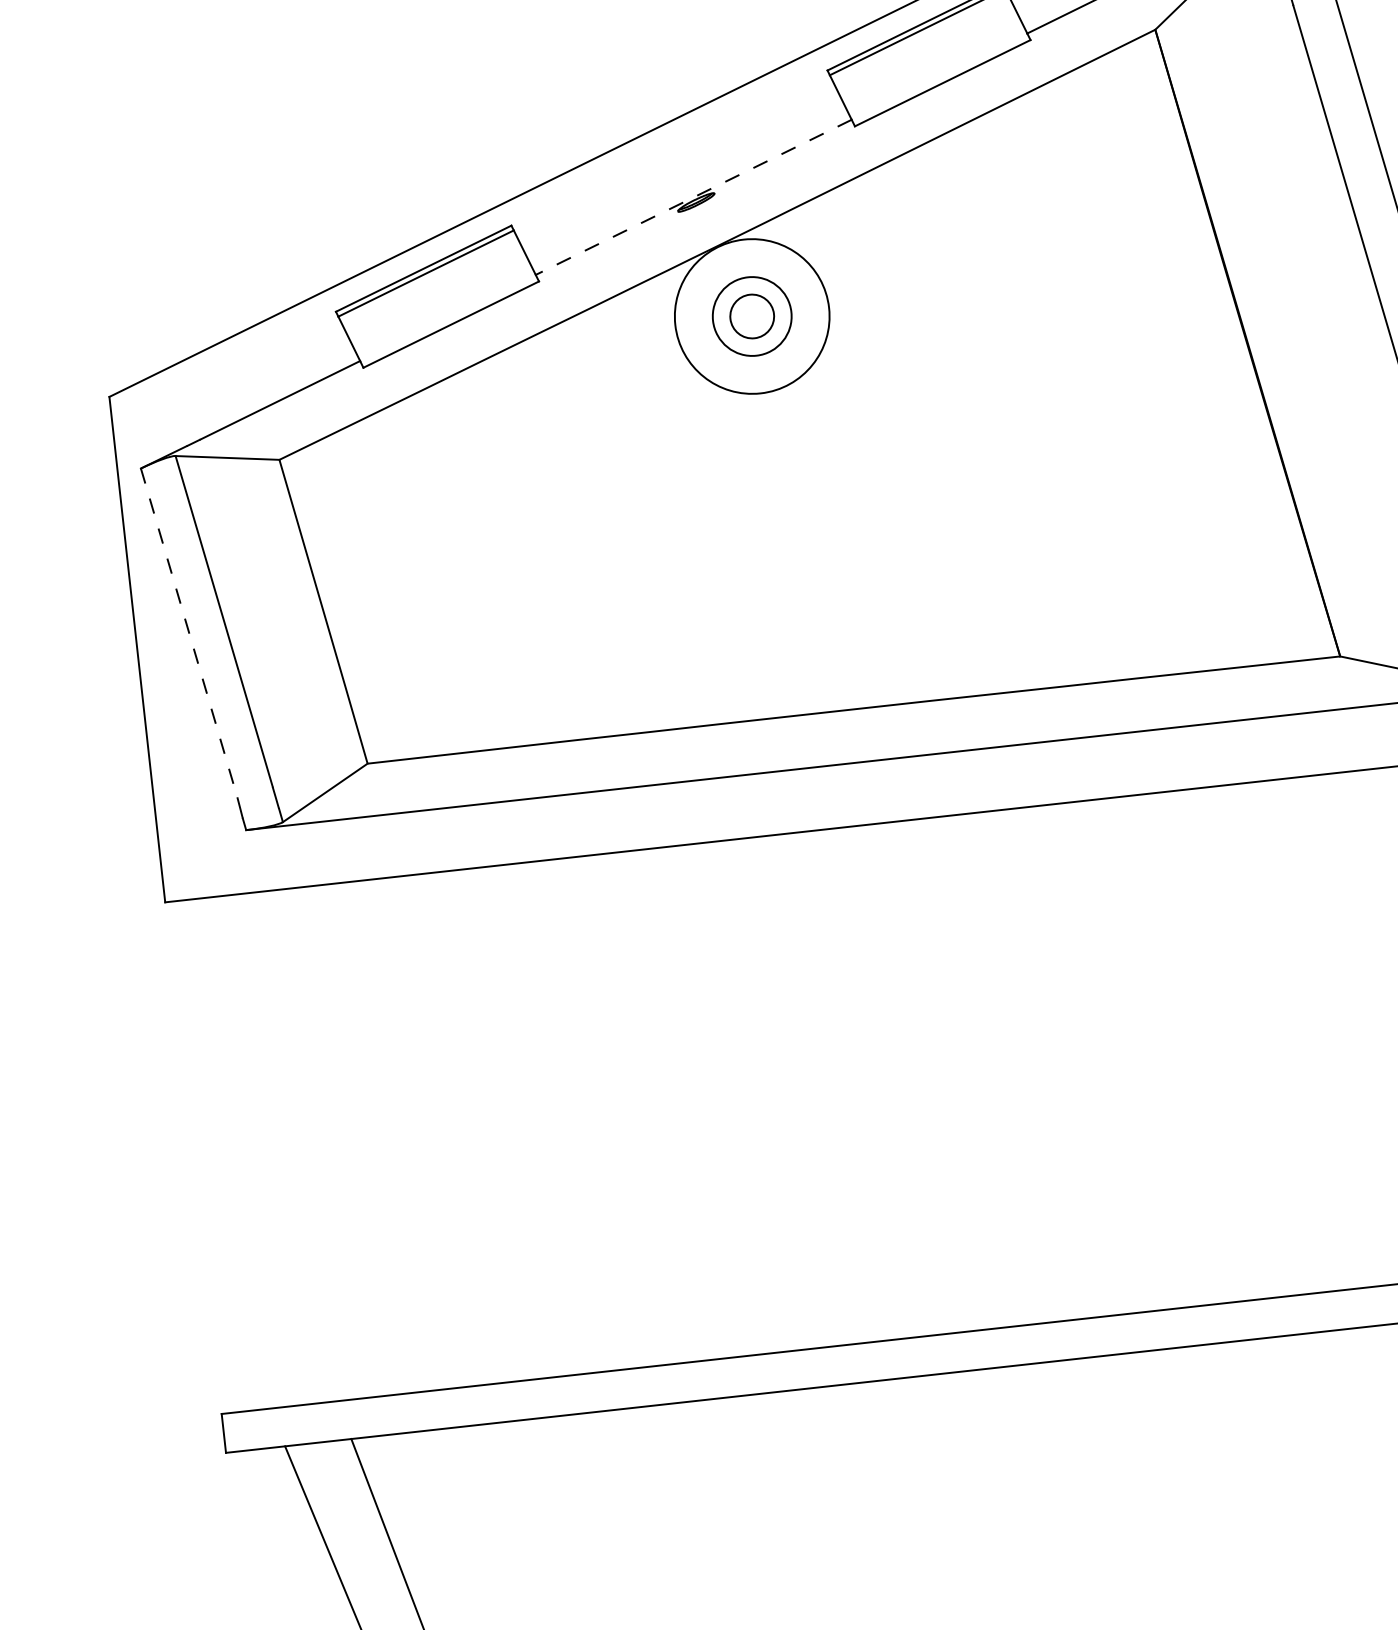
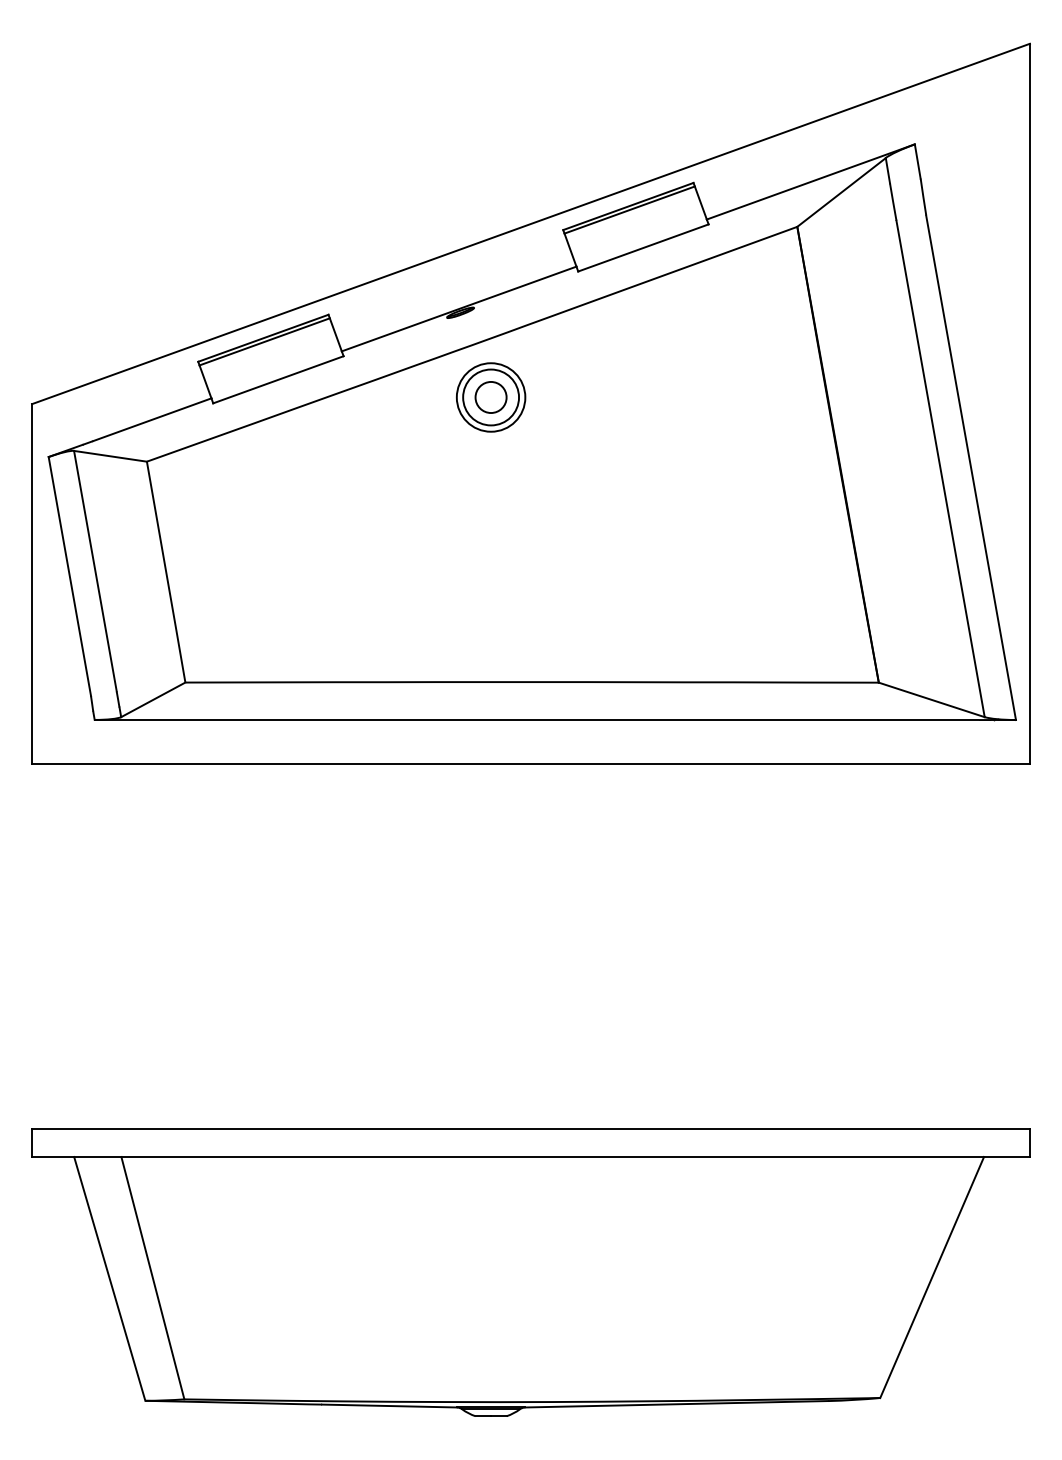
line: (694, 197) -> (459, 309), dashed -> solid
circle: (751, 316) -> (490, 397), size x0.62
line: (188, 634) -> (69, 577), dashed -> solid

